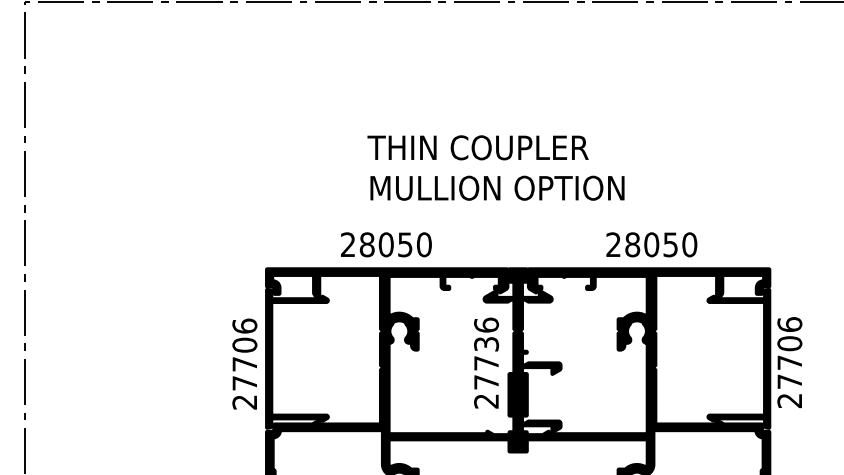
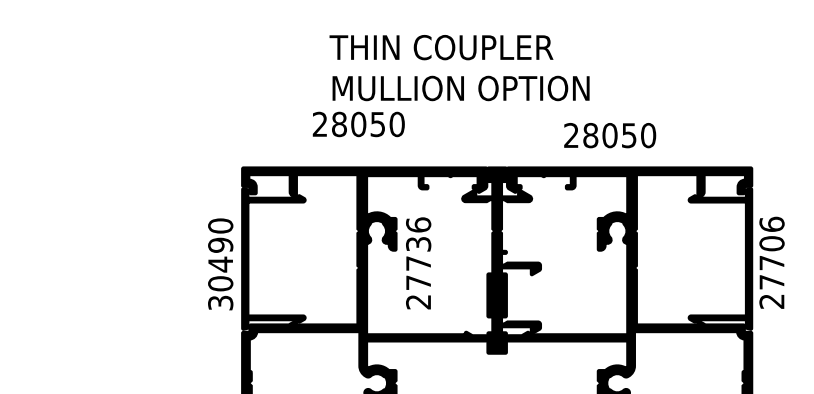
text: (495, 167) -> (459, 67), moved
text: (386, 244) -> (358, 124), moved
text: (651, 244) -> (609, 135), moved
text: (486, 362) -> (418, 262), moved
text: (244, 363) -> (220, 263), 27706 -> 30490

